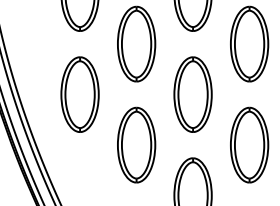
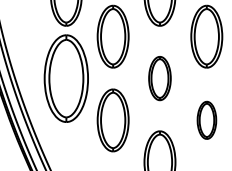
part: (79, 94) -> (65, 78), size x1.4
part: (192, 94) -> (159, 78), size x0.7
part: (249, 144) -> (206, 119), size x0.6

